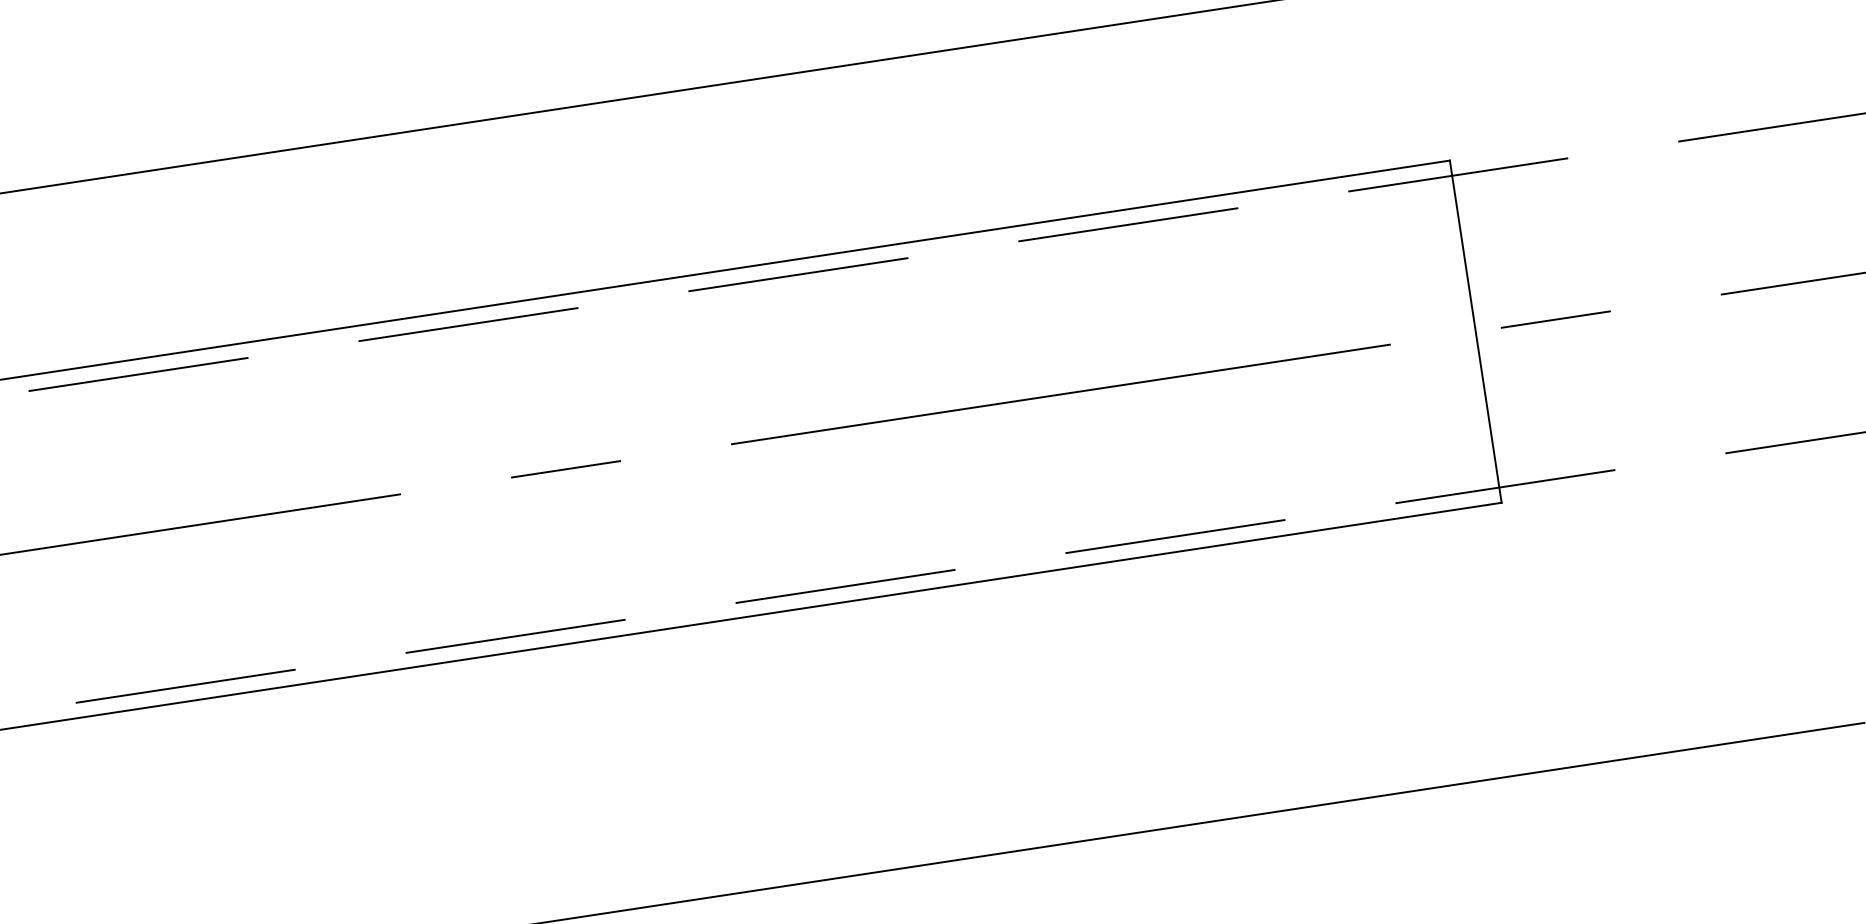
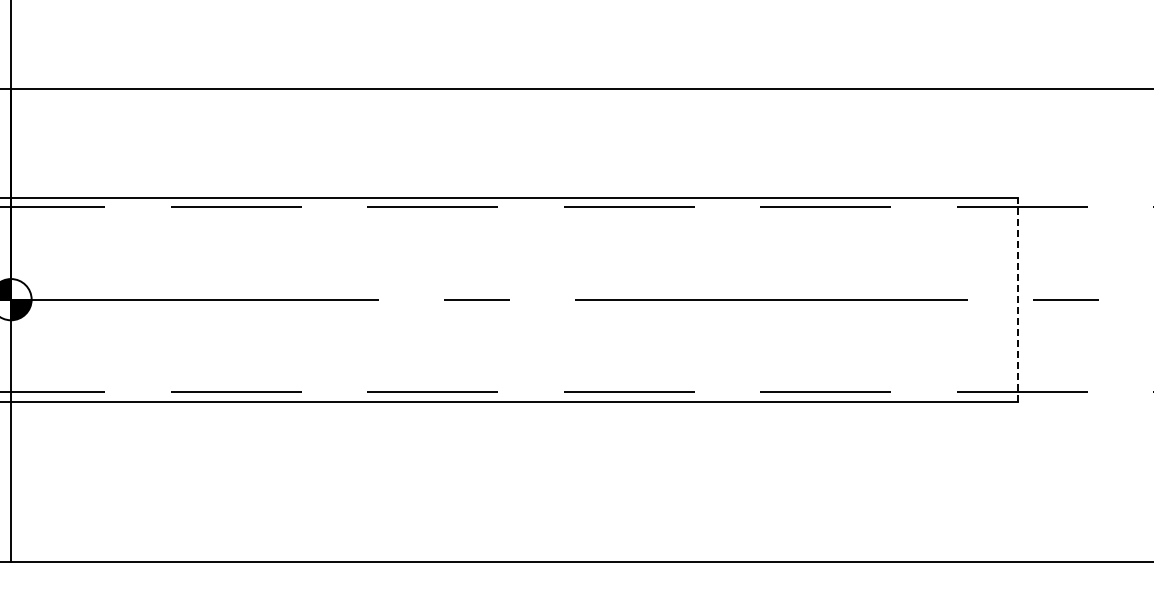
line: (1475, 331) -> (1018, 299), solid -> dashed

